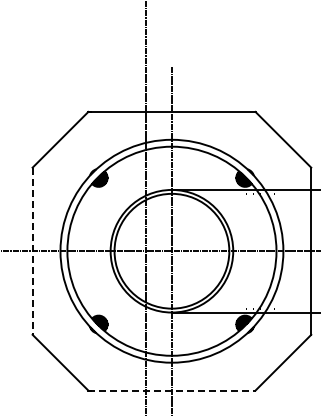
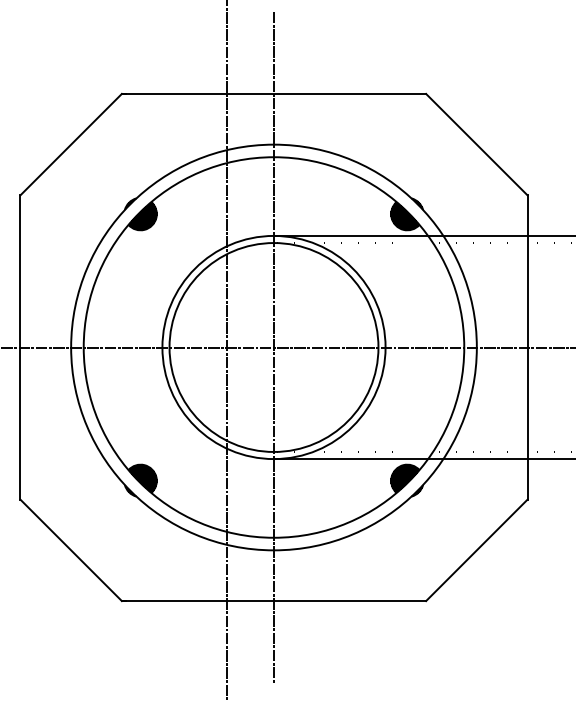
line: (32, 251) -> (20, 347), dashed -> solid
line: (171, 390) -> (273, 600), dashed -> solid

